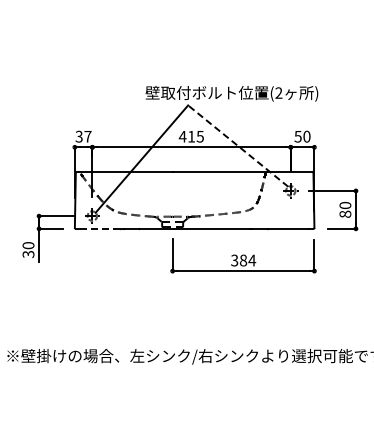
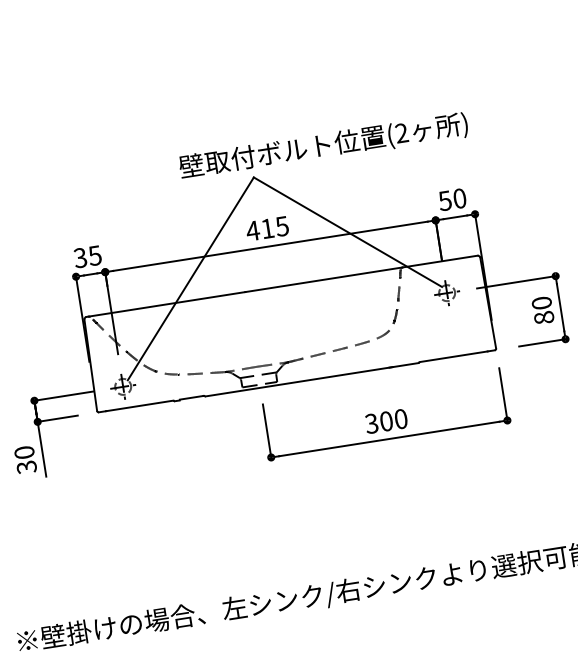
text: (87, 136) -> (94, 255), 37 -> 35
line: (238, 146) -> (348, 232), dashed -> solid
line: (100, 228) -> (139, 405), dashed -> solid
text: (248, 260) -> (394, 420), 384 -> 300

